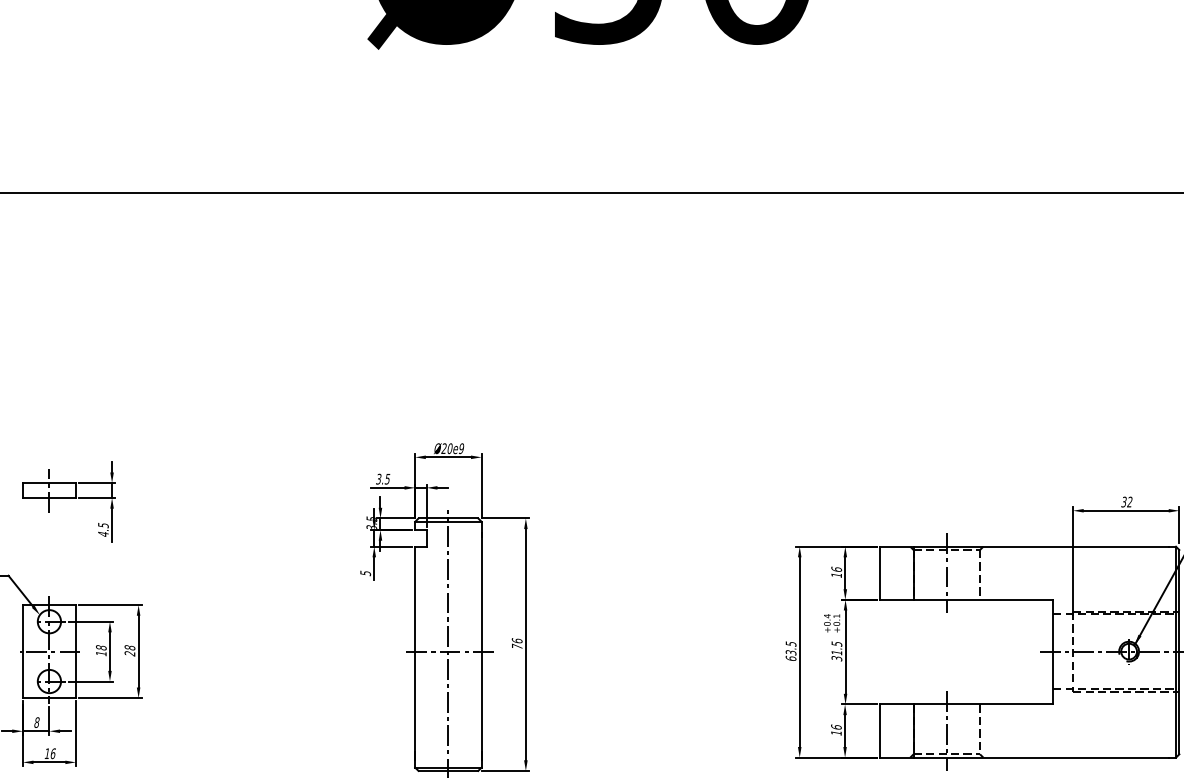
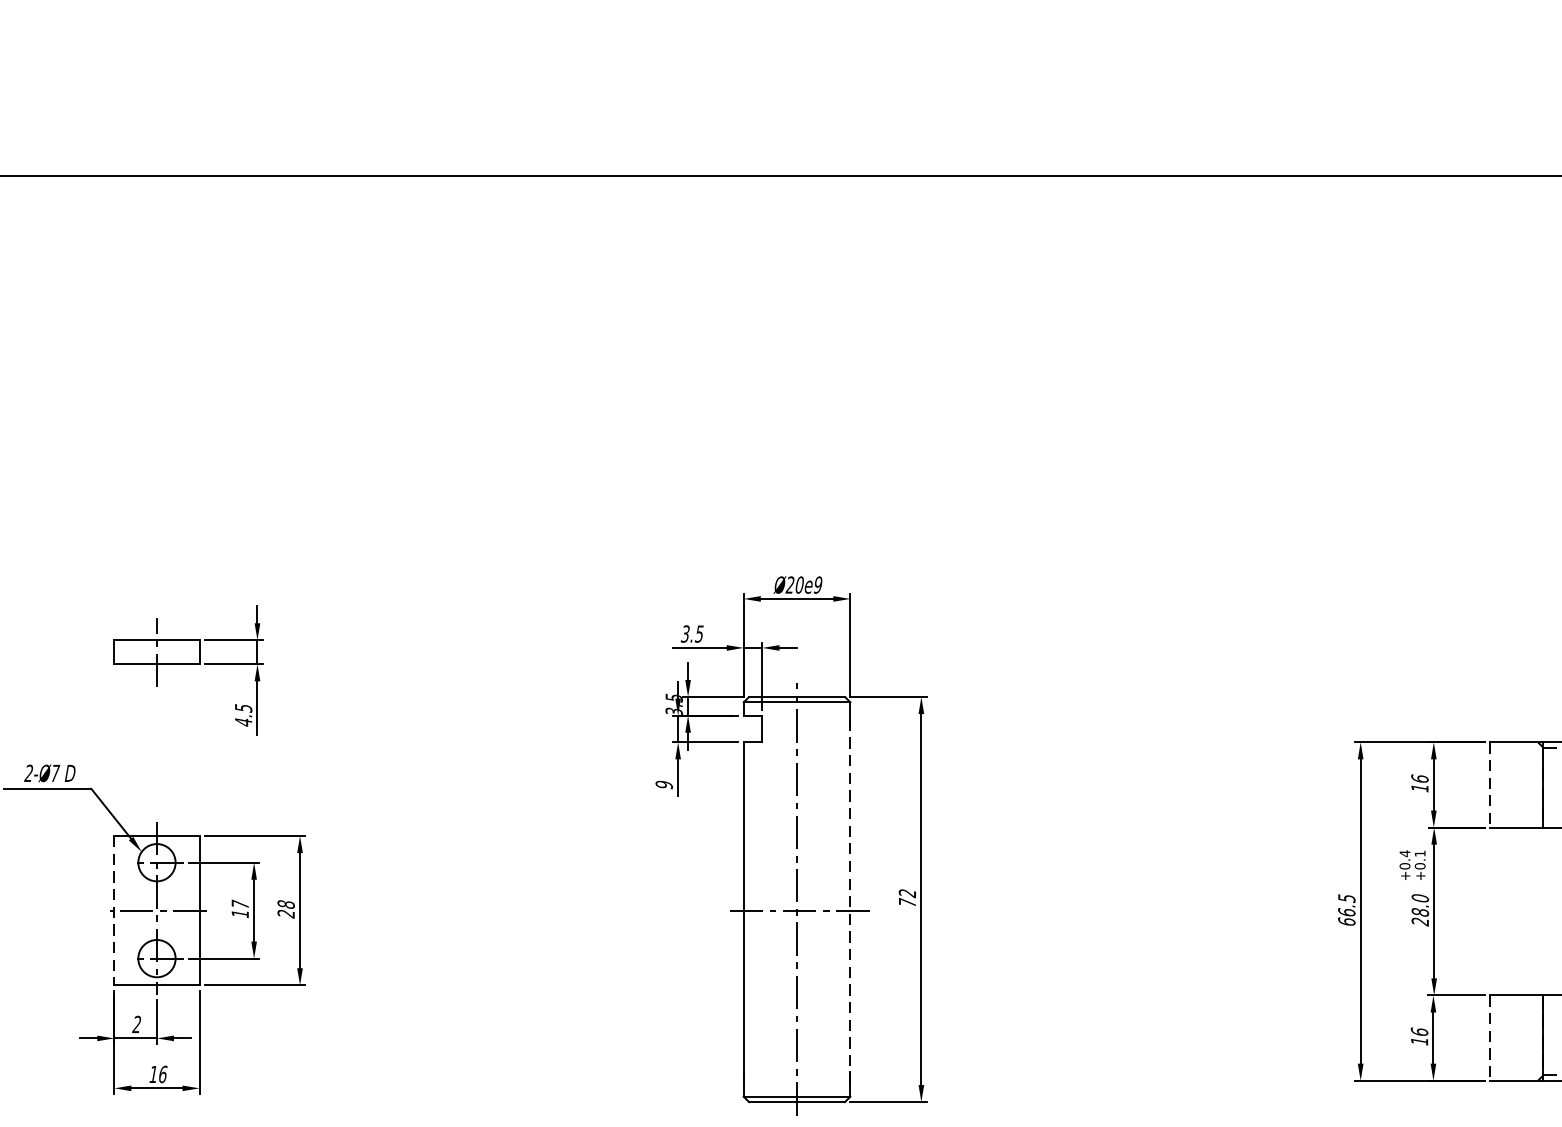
text: (365, 573) -> (664, 785), 5 -> 9
line: (880, 573) -> (1490, 785), solid -> dashed
text: (516, 640) -> (906, 892), 76 -> 72
line: (481, 645) -> (850, 900), solid -> dashed
text: (101, 647) -> (240, 904), 18 -> 17
line: (22, 651) -> (113, 910), solid -> dashed
text: (836, 651) -> (1419, 910), 31.5 -> 28.0
text: (790, 652) -> (1345, 912), 63.5 -> 66.5
text: (36, 722) -> (136, 1024), 8 -> 2
line: (880, 731) -> (1490, 1038), solid -> dashed

